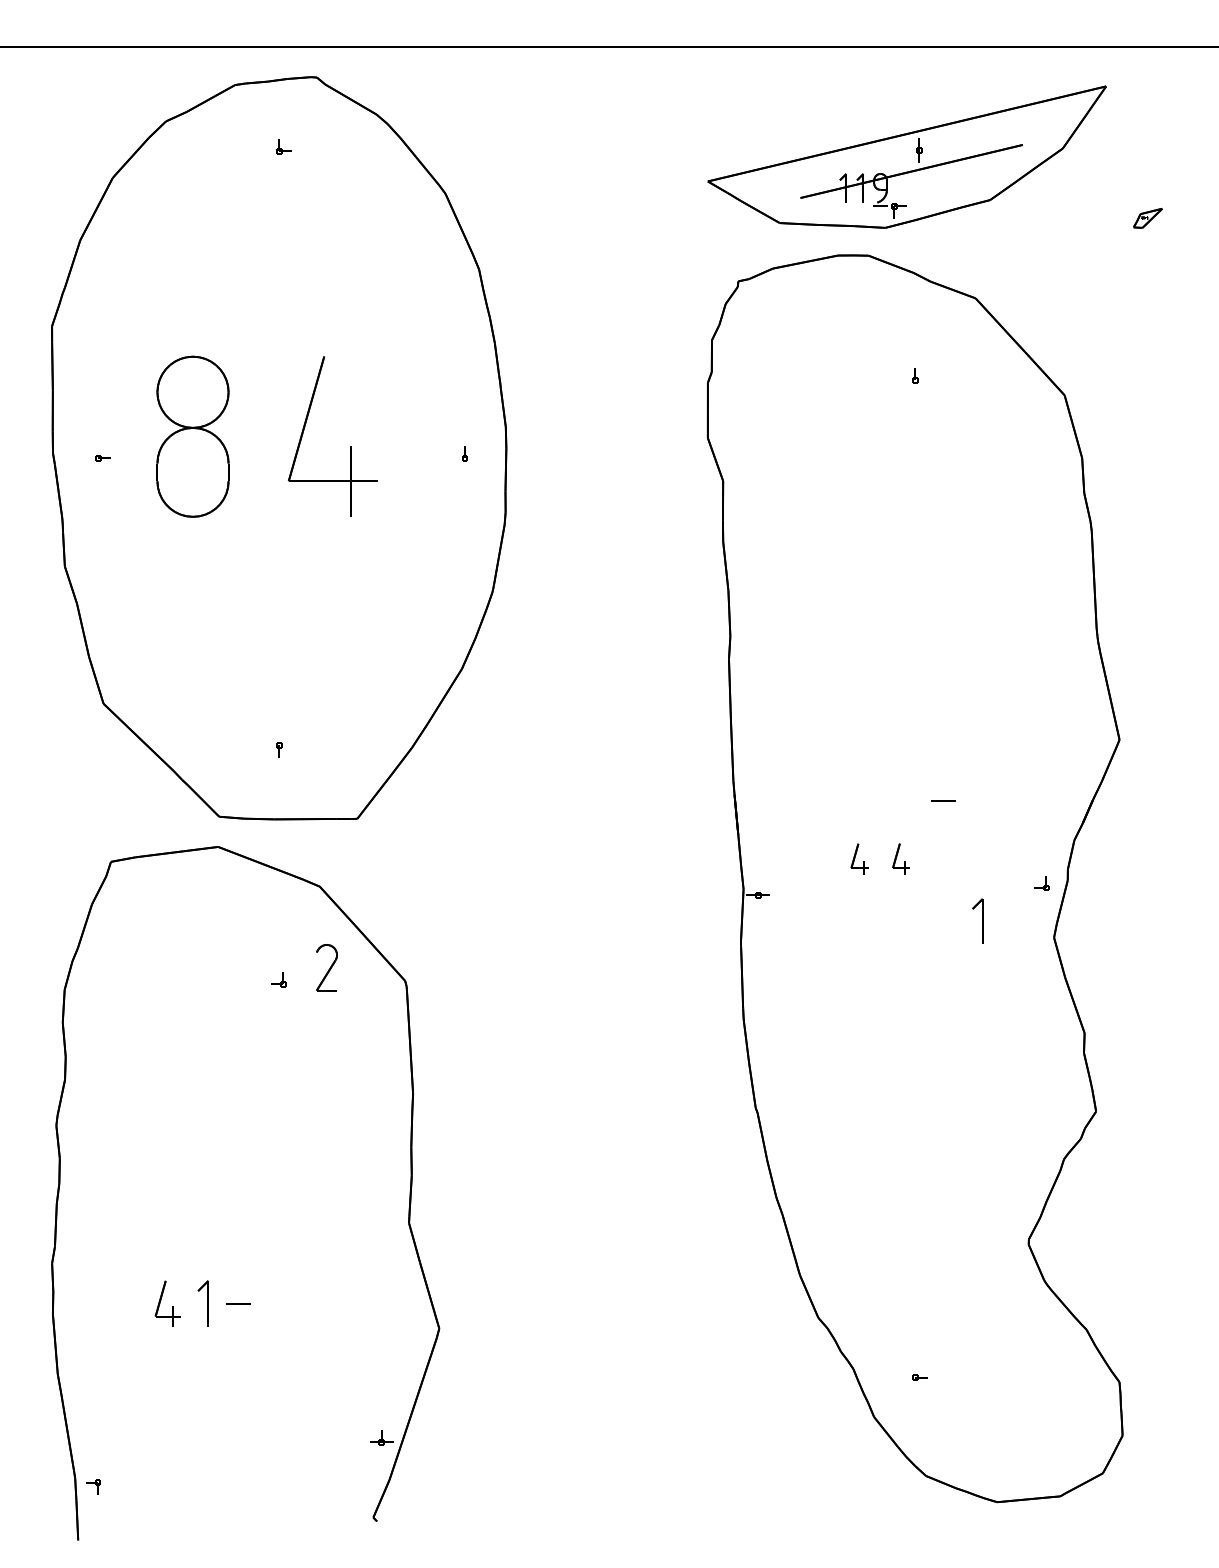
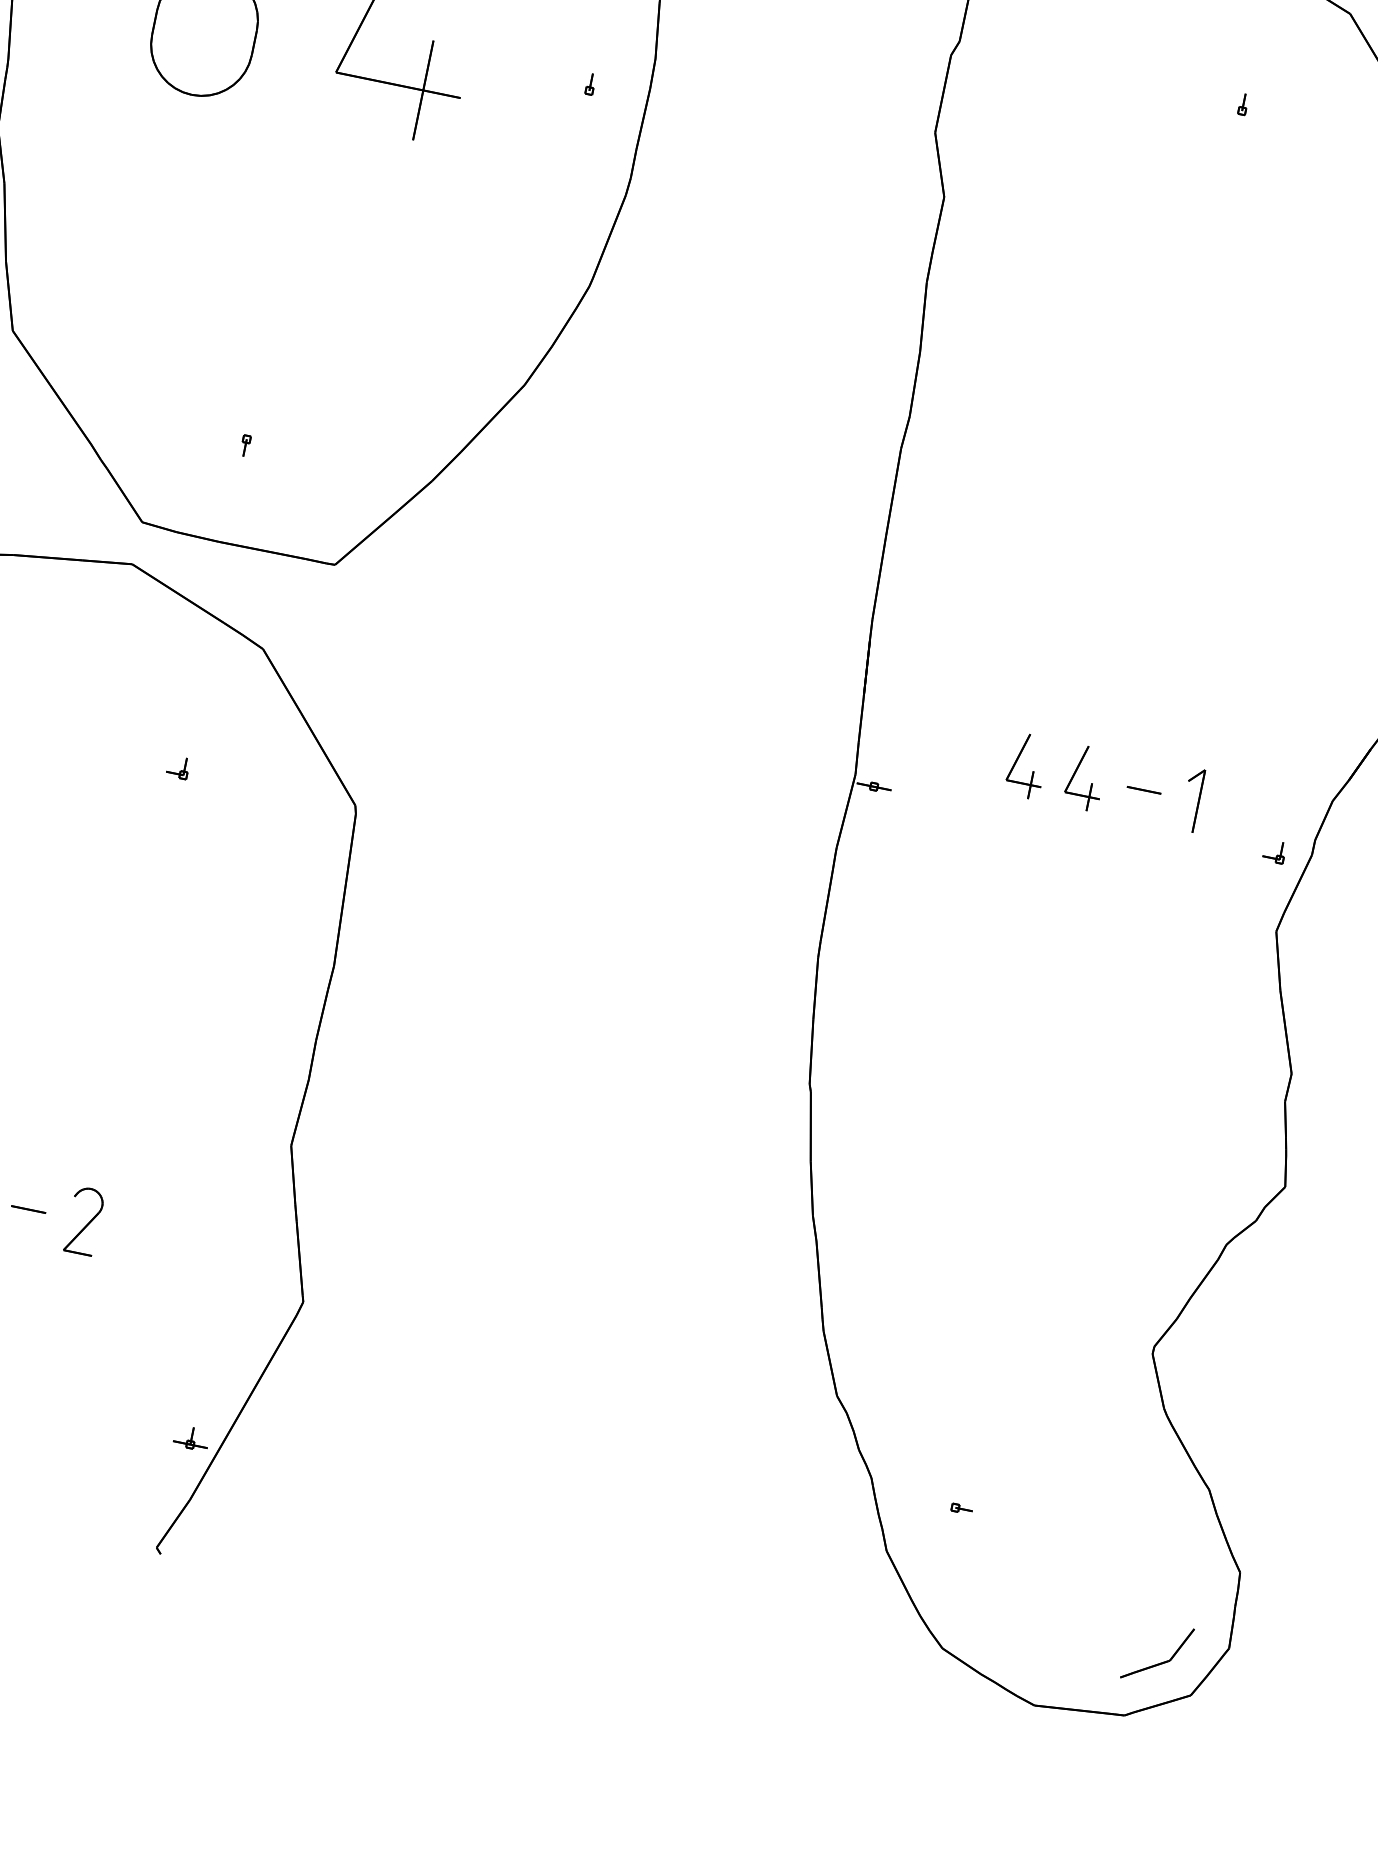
line: (943, 800) -> (1143, 790), moved
part: (900, 858) -> (1084, 776), size x1.43
part: (859, 859) -> (1026, 766), size x1.43
part: (977, 920) -> (1191, 798), moved
part: (326, 967) -> (83, 1220), moved
part: (1077, 1454) -> (1160, 1661), added

